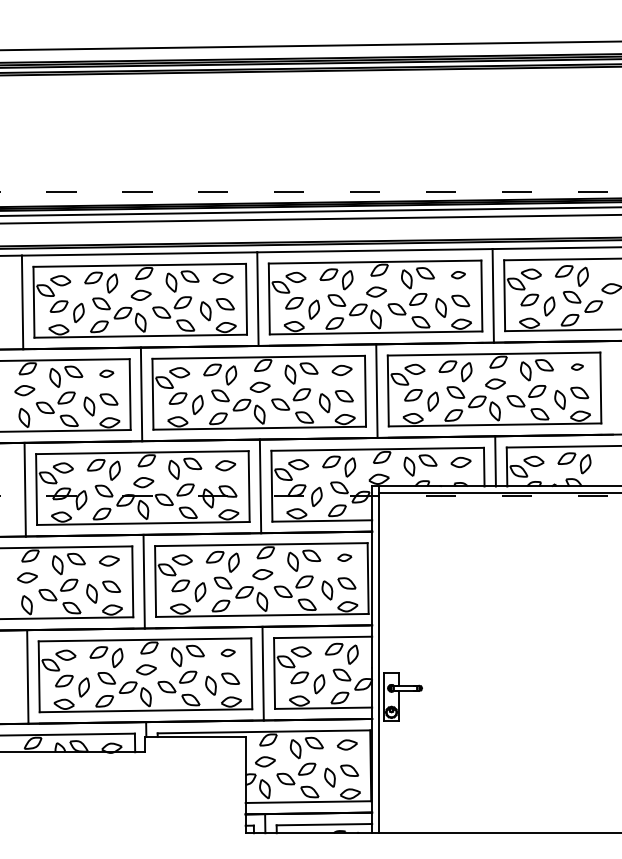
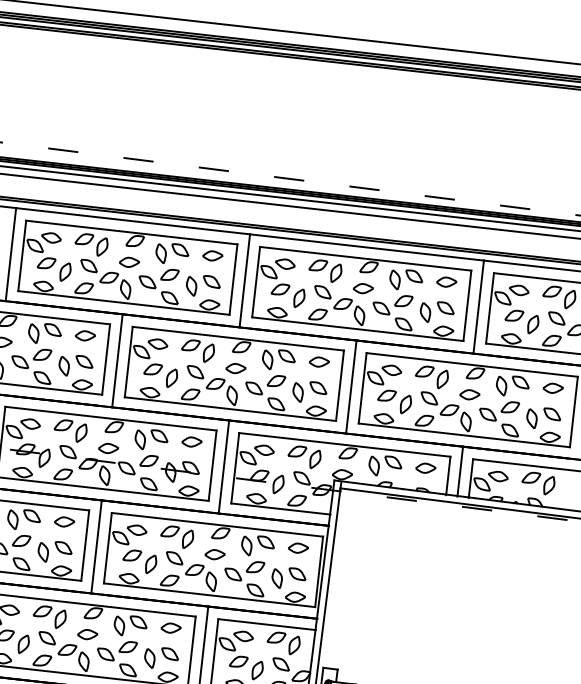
part: (458, 274) -> (446, 281), size x1.43
part: (577, 366) -> (553, 387), size x1.67
part: (106, 373) -> (85, 335), size x1.43
part: (344, 557) -> (298, 548), size x1.43
part: (227, 652) -> (170, 627), size x1.43

